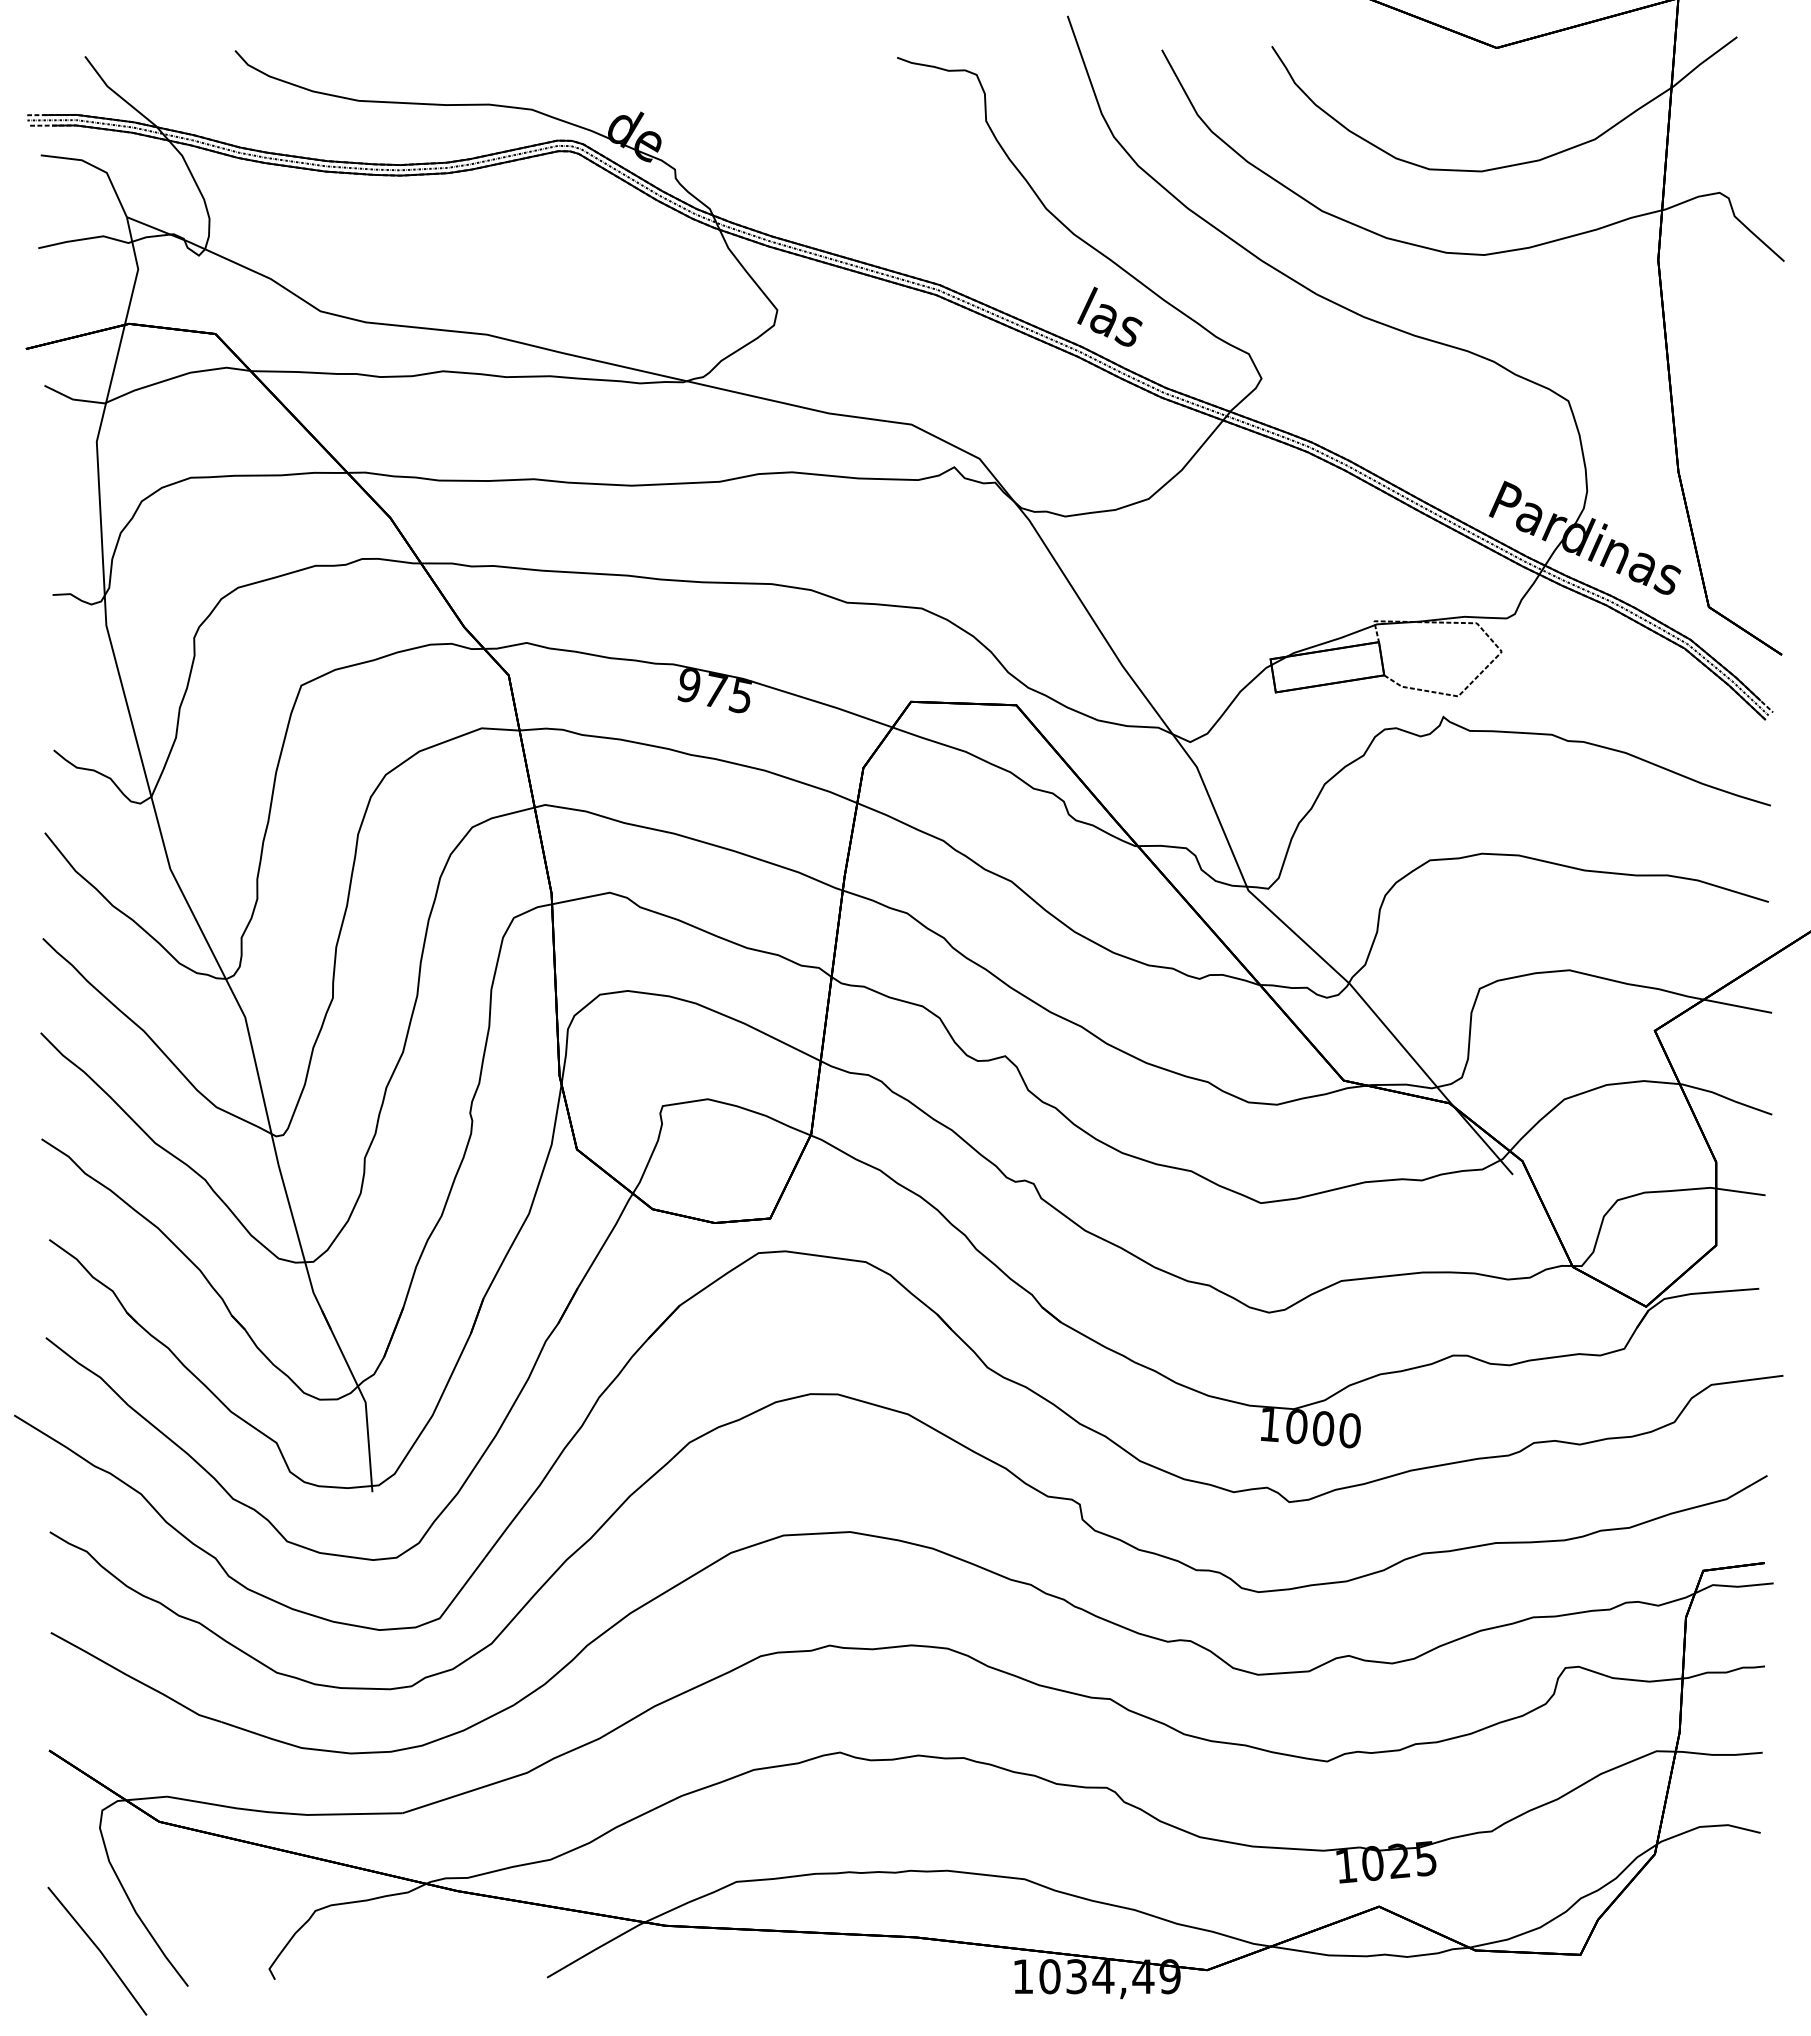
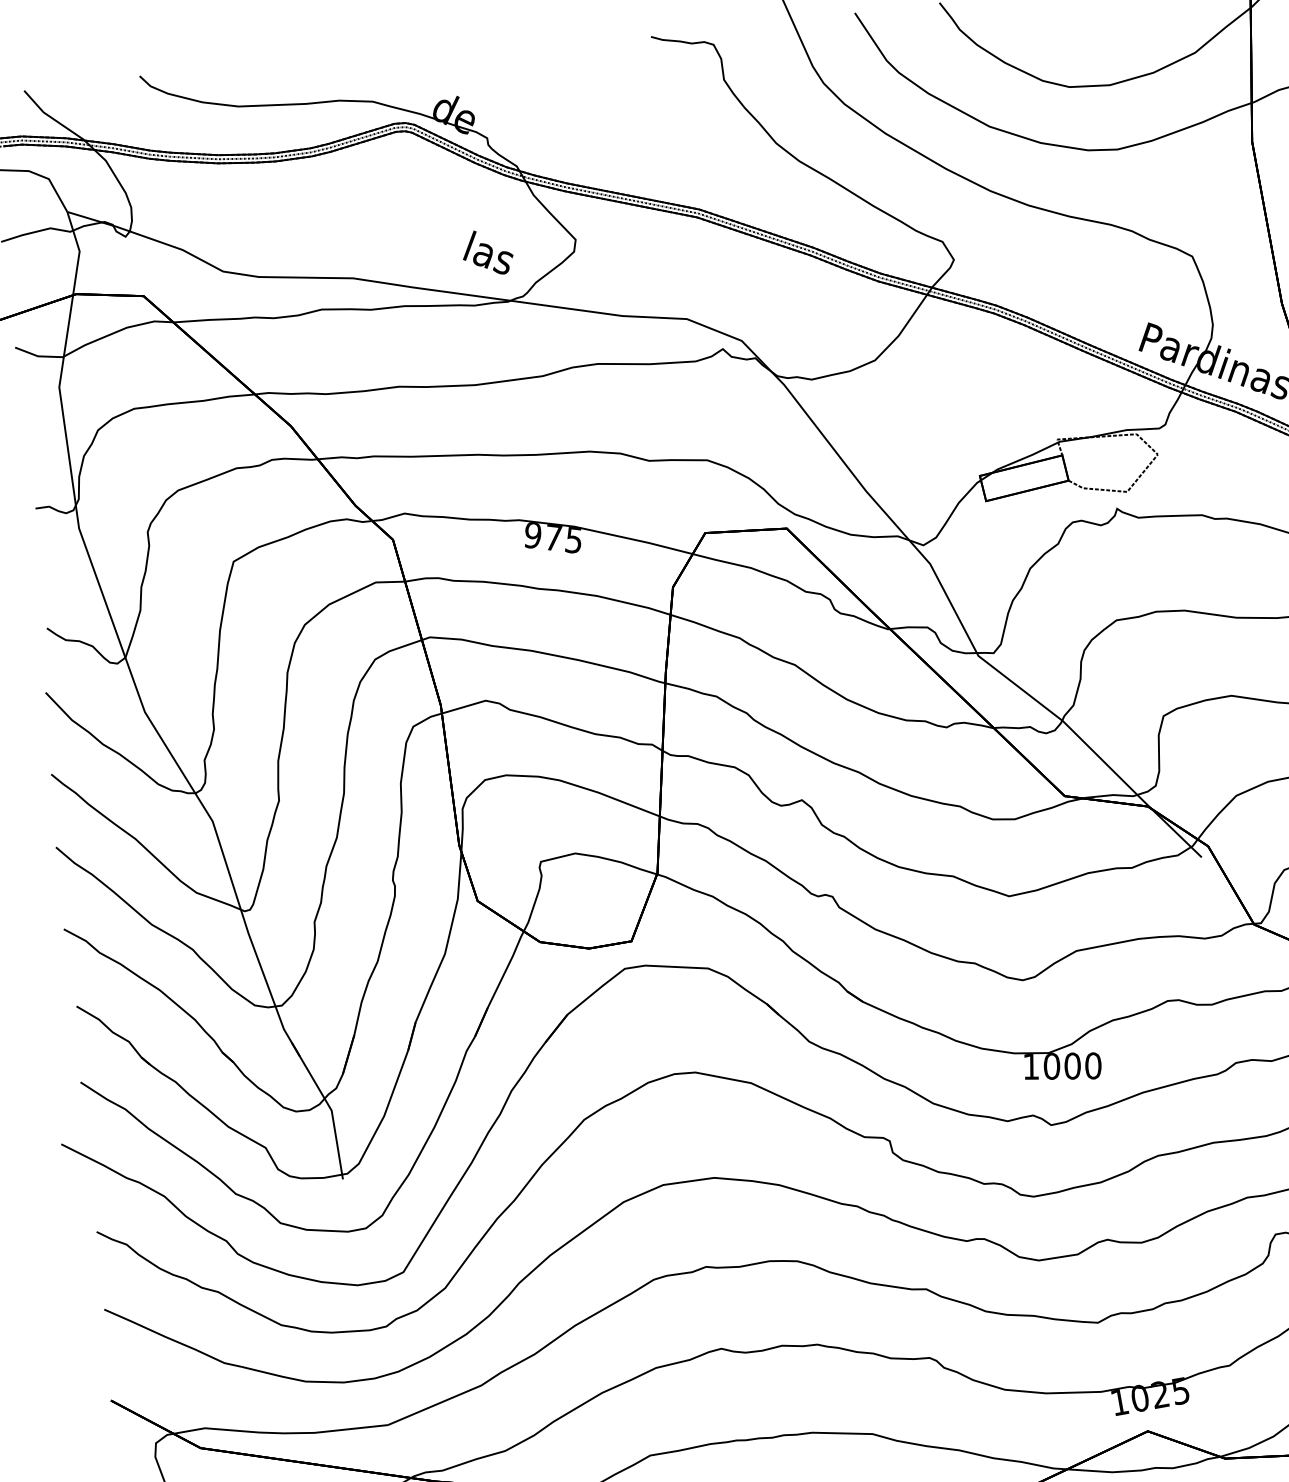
text: (1109, 316) -> (487, 252), moved

